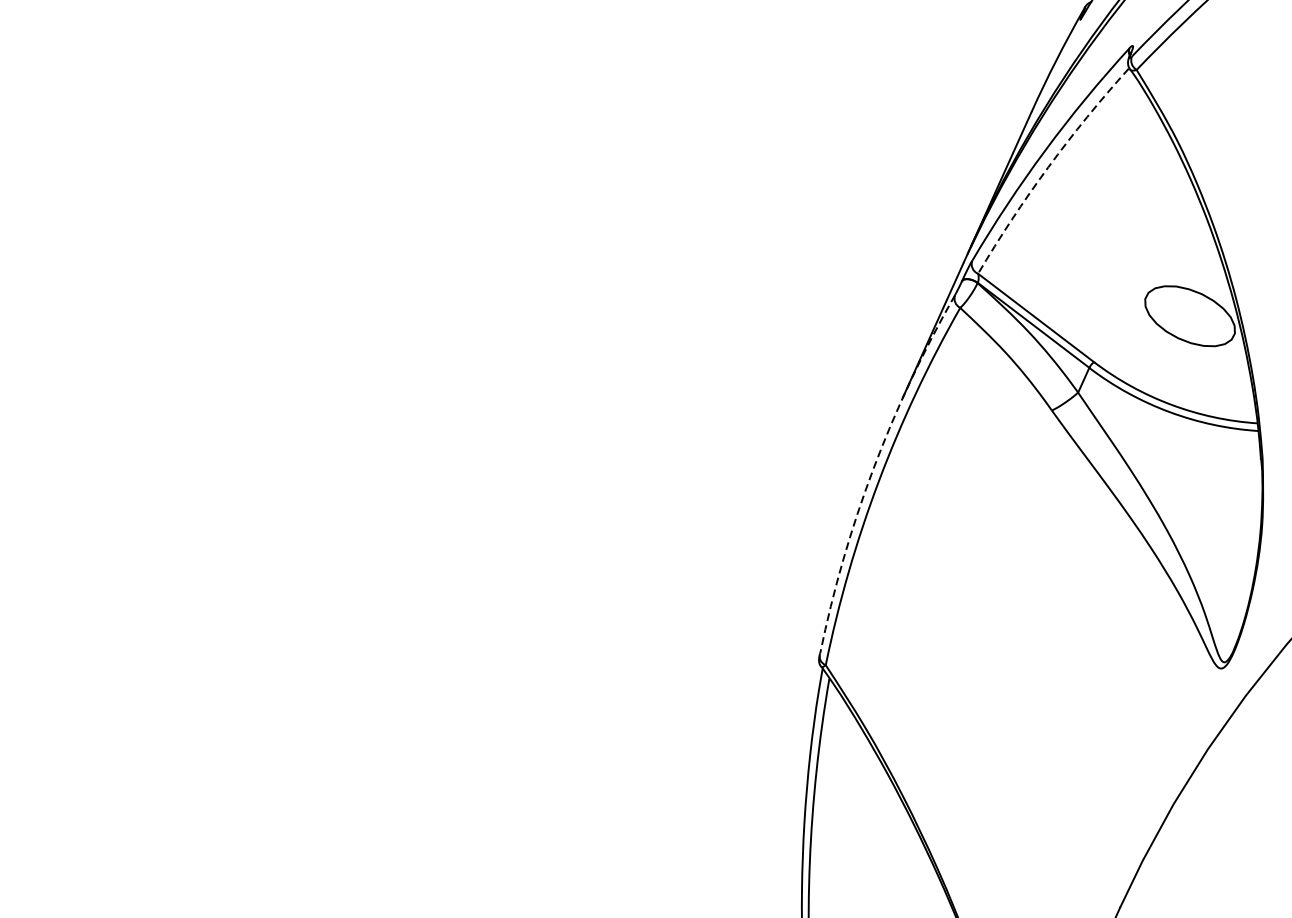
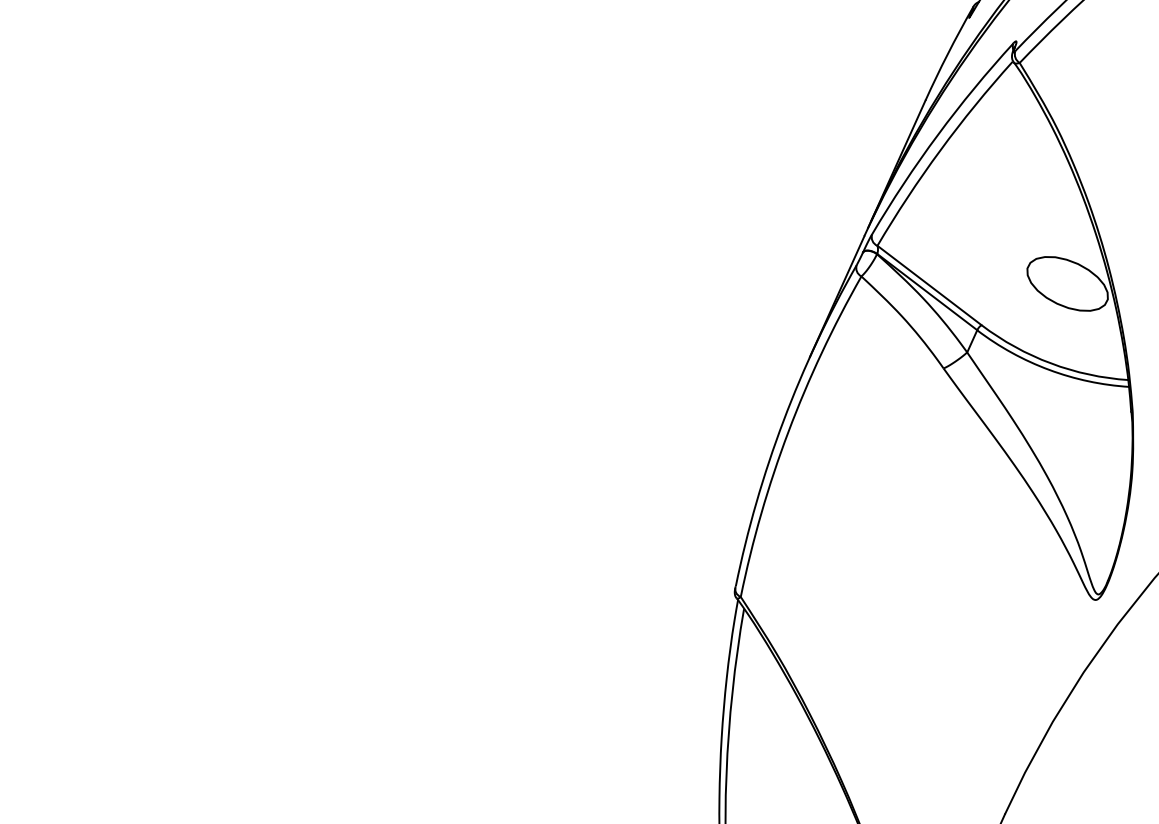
arc: (1048, 167) -> (940, 150), dashed -> solid
arc: (873, 468) -> (783, 420), dashed -> solid

